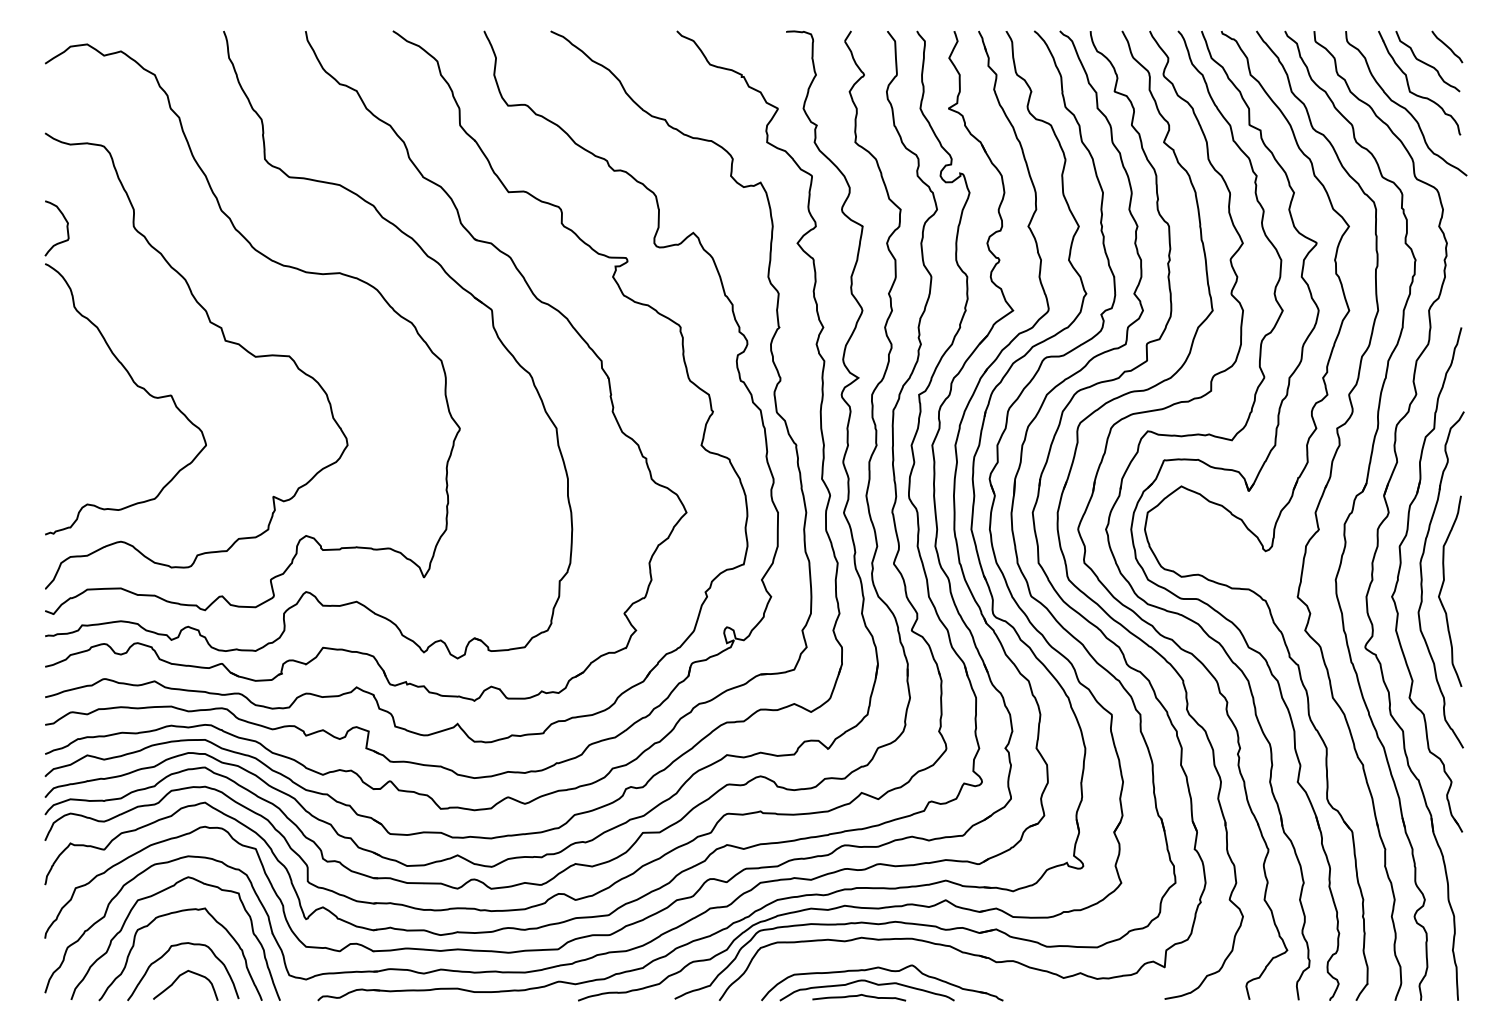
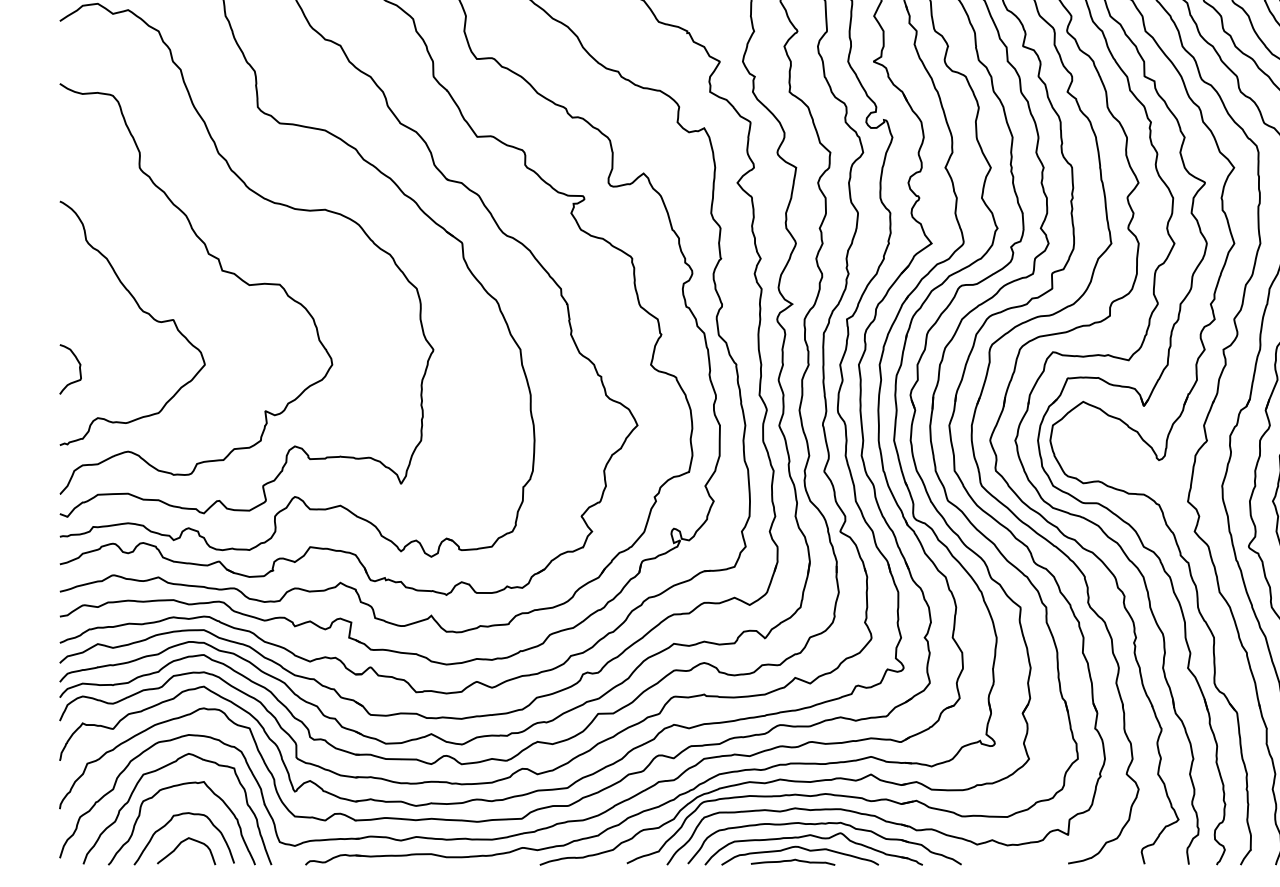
curve: (66, 228) -> (79, 369), moved
part: (894, 955) -> (824, 824), added

